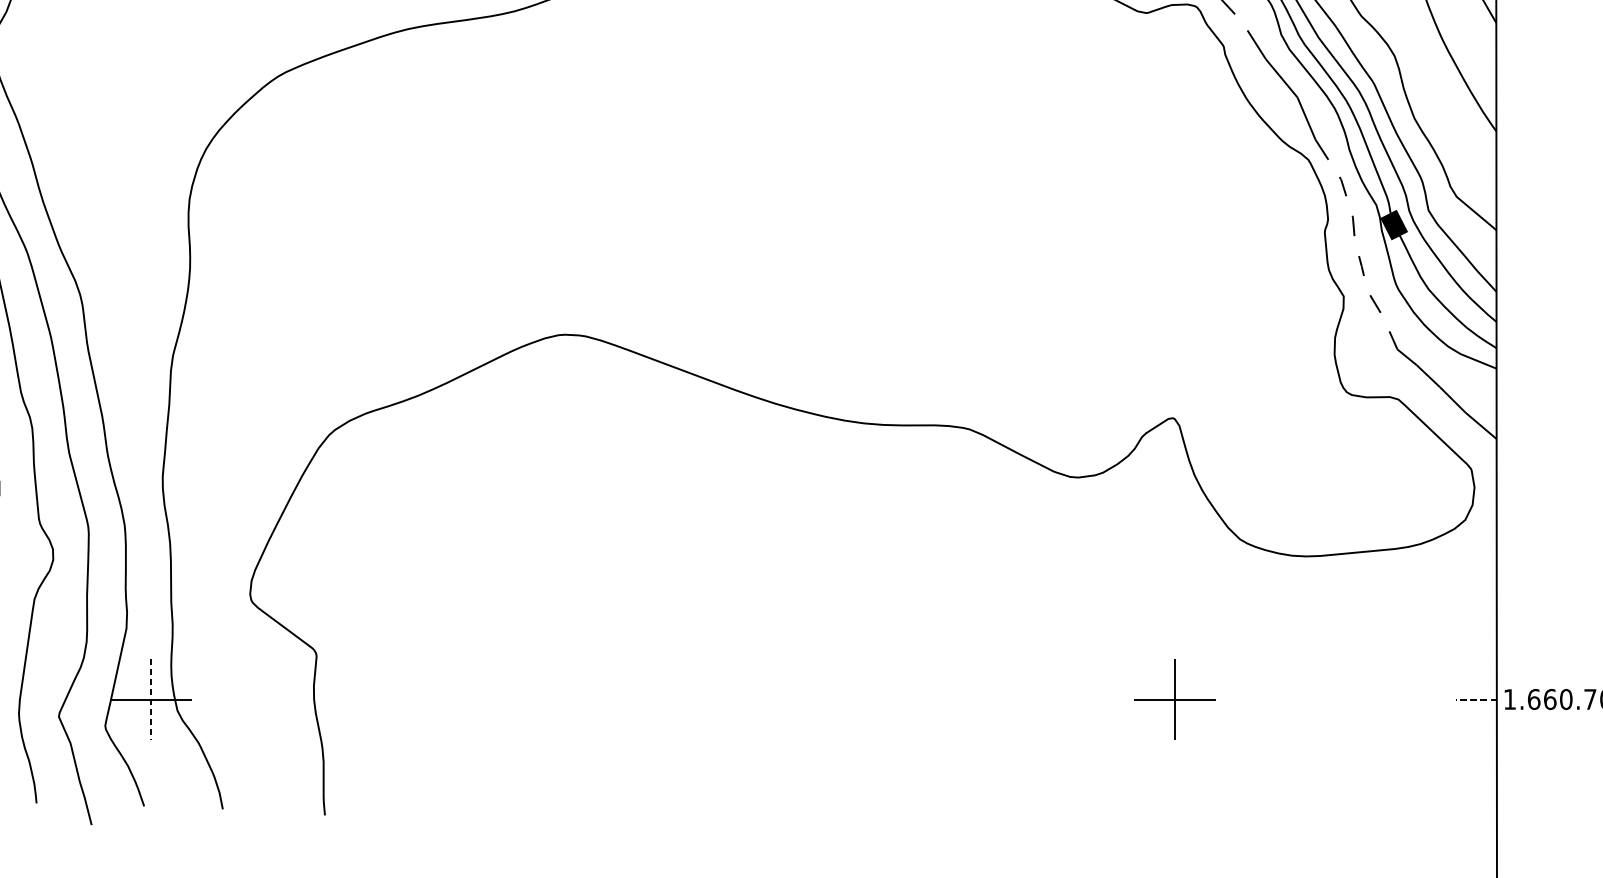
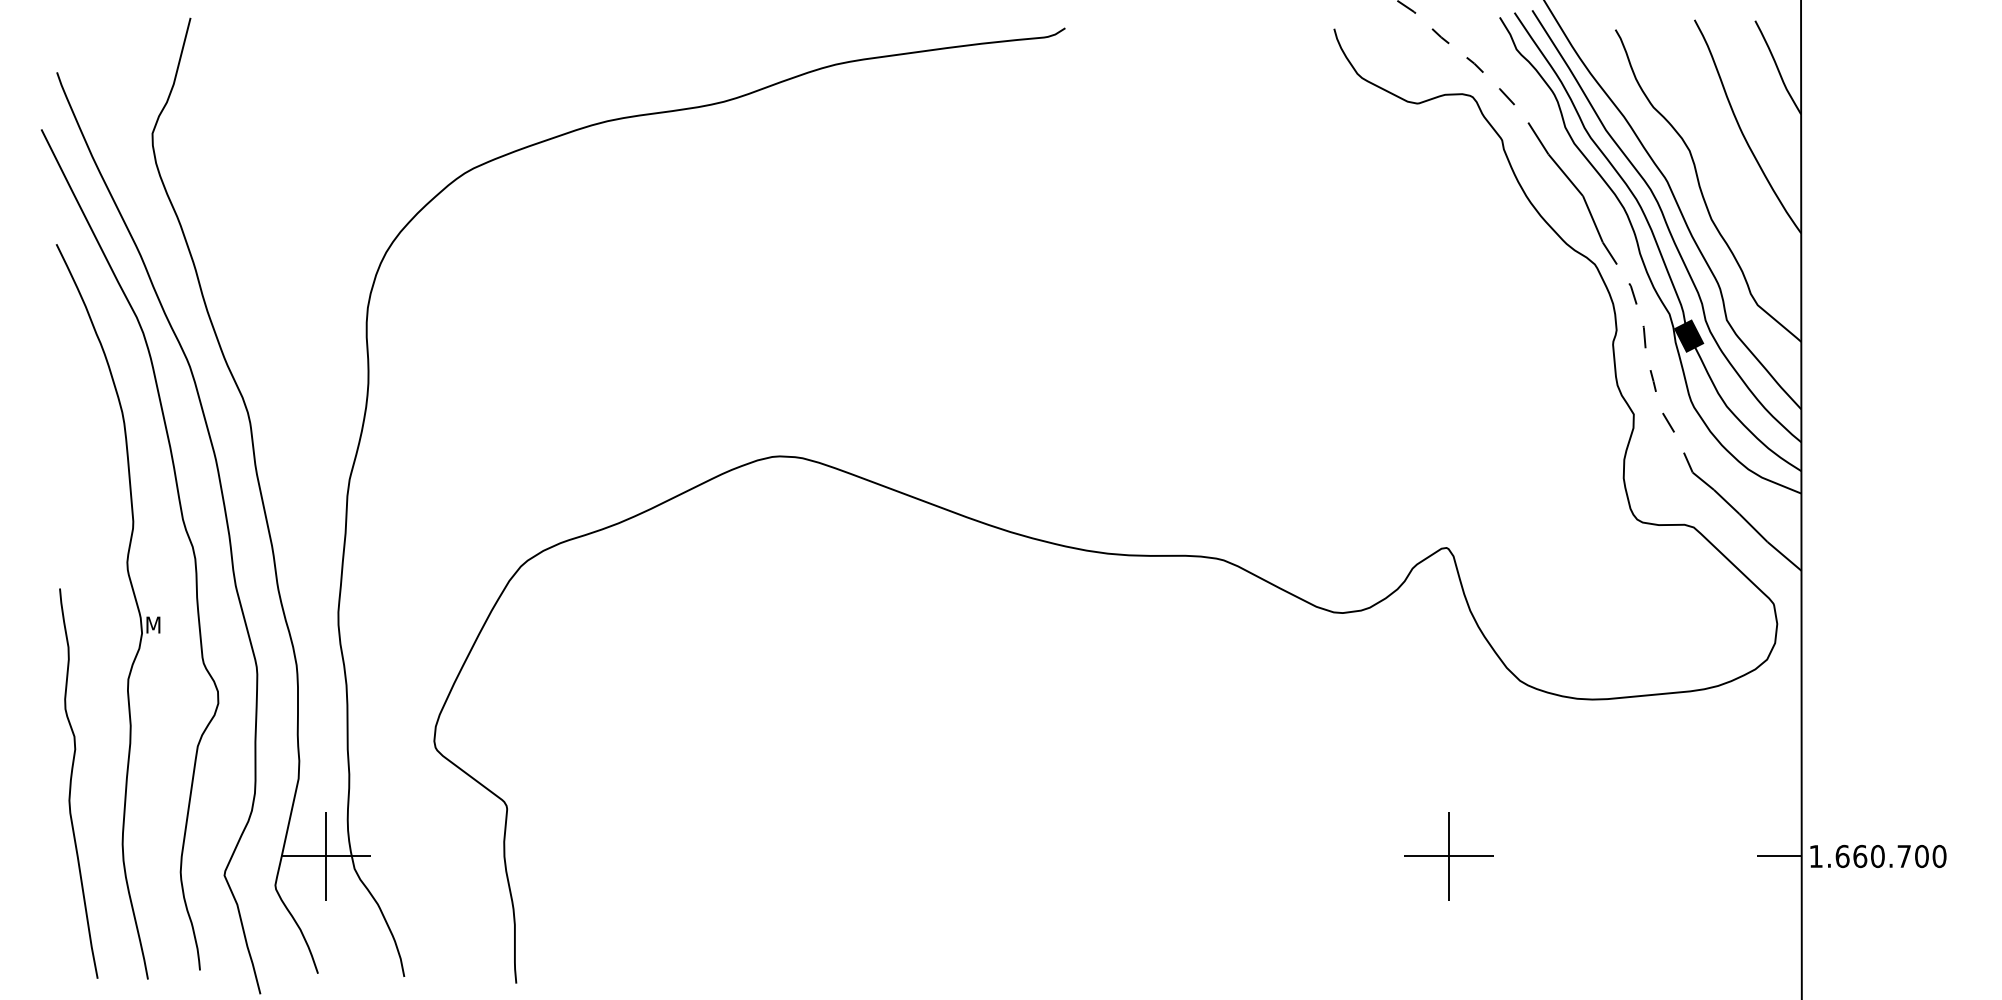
line: (150, 699) -> (325, 856), dashed -> solid
line: (1475, 699) -> (1778, 856), dashed -> solid

